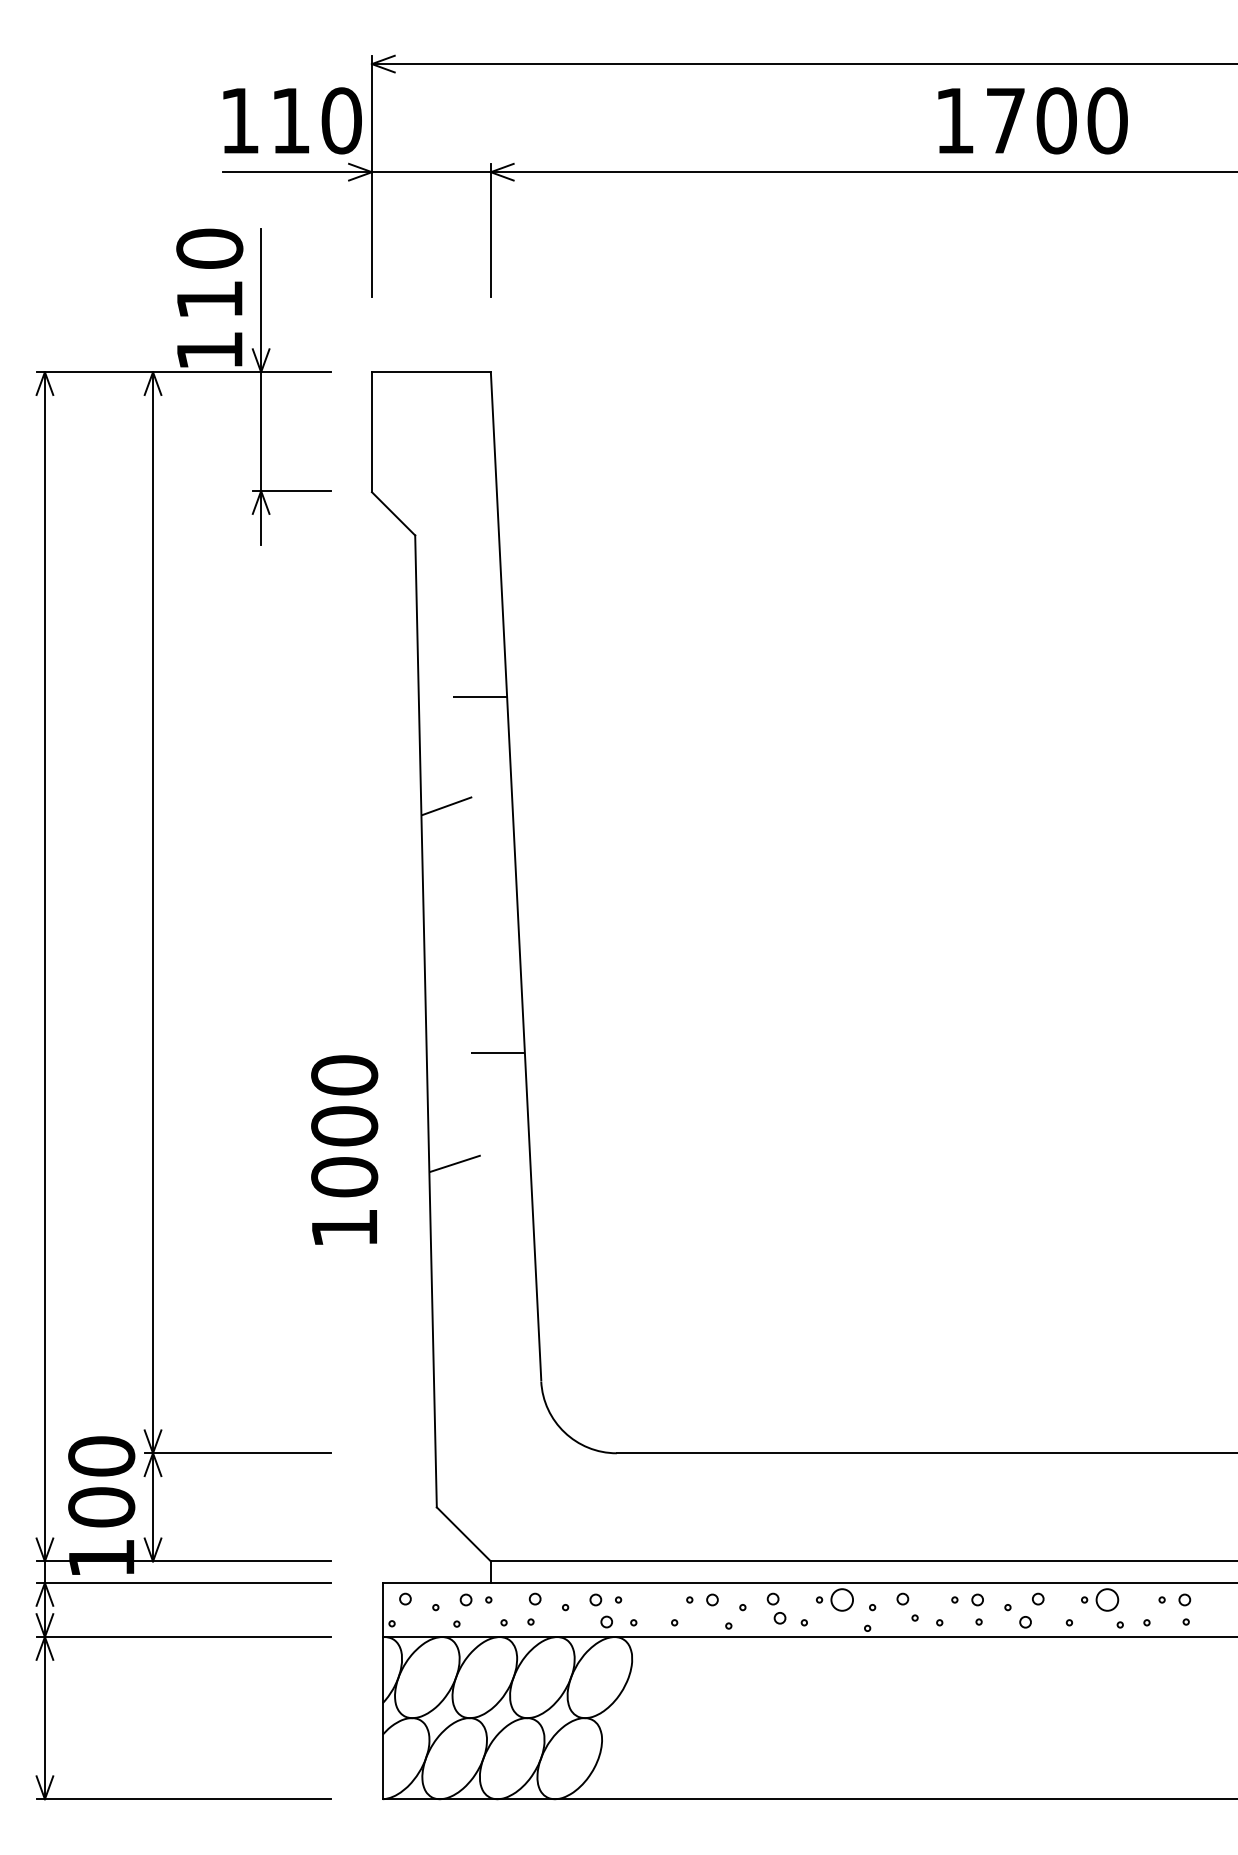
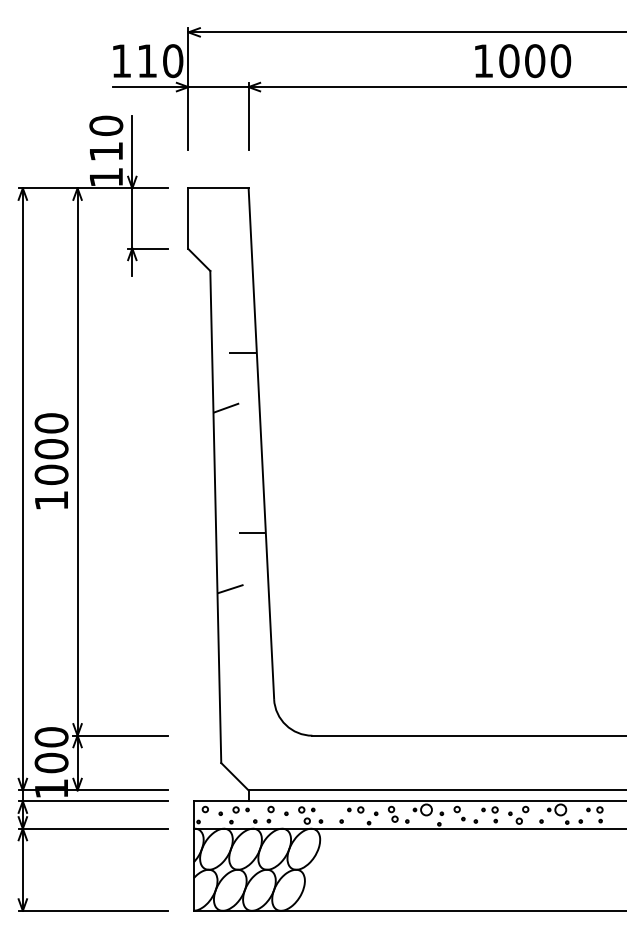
text: (1006, 121) -> (509, 61), 1700 -> 1000
text: (344, 1150) -> (51, 461), moved

